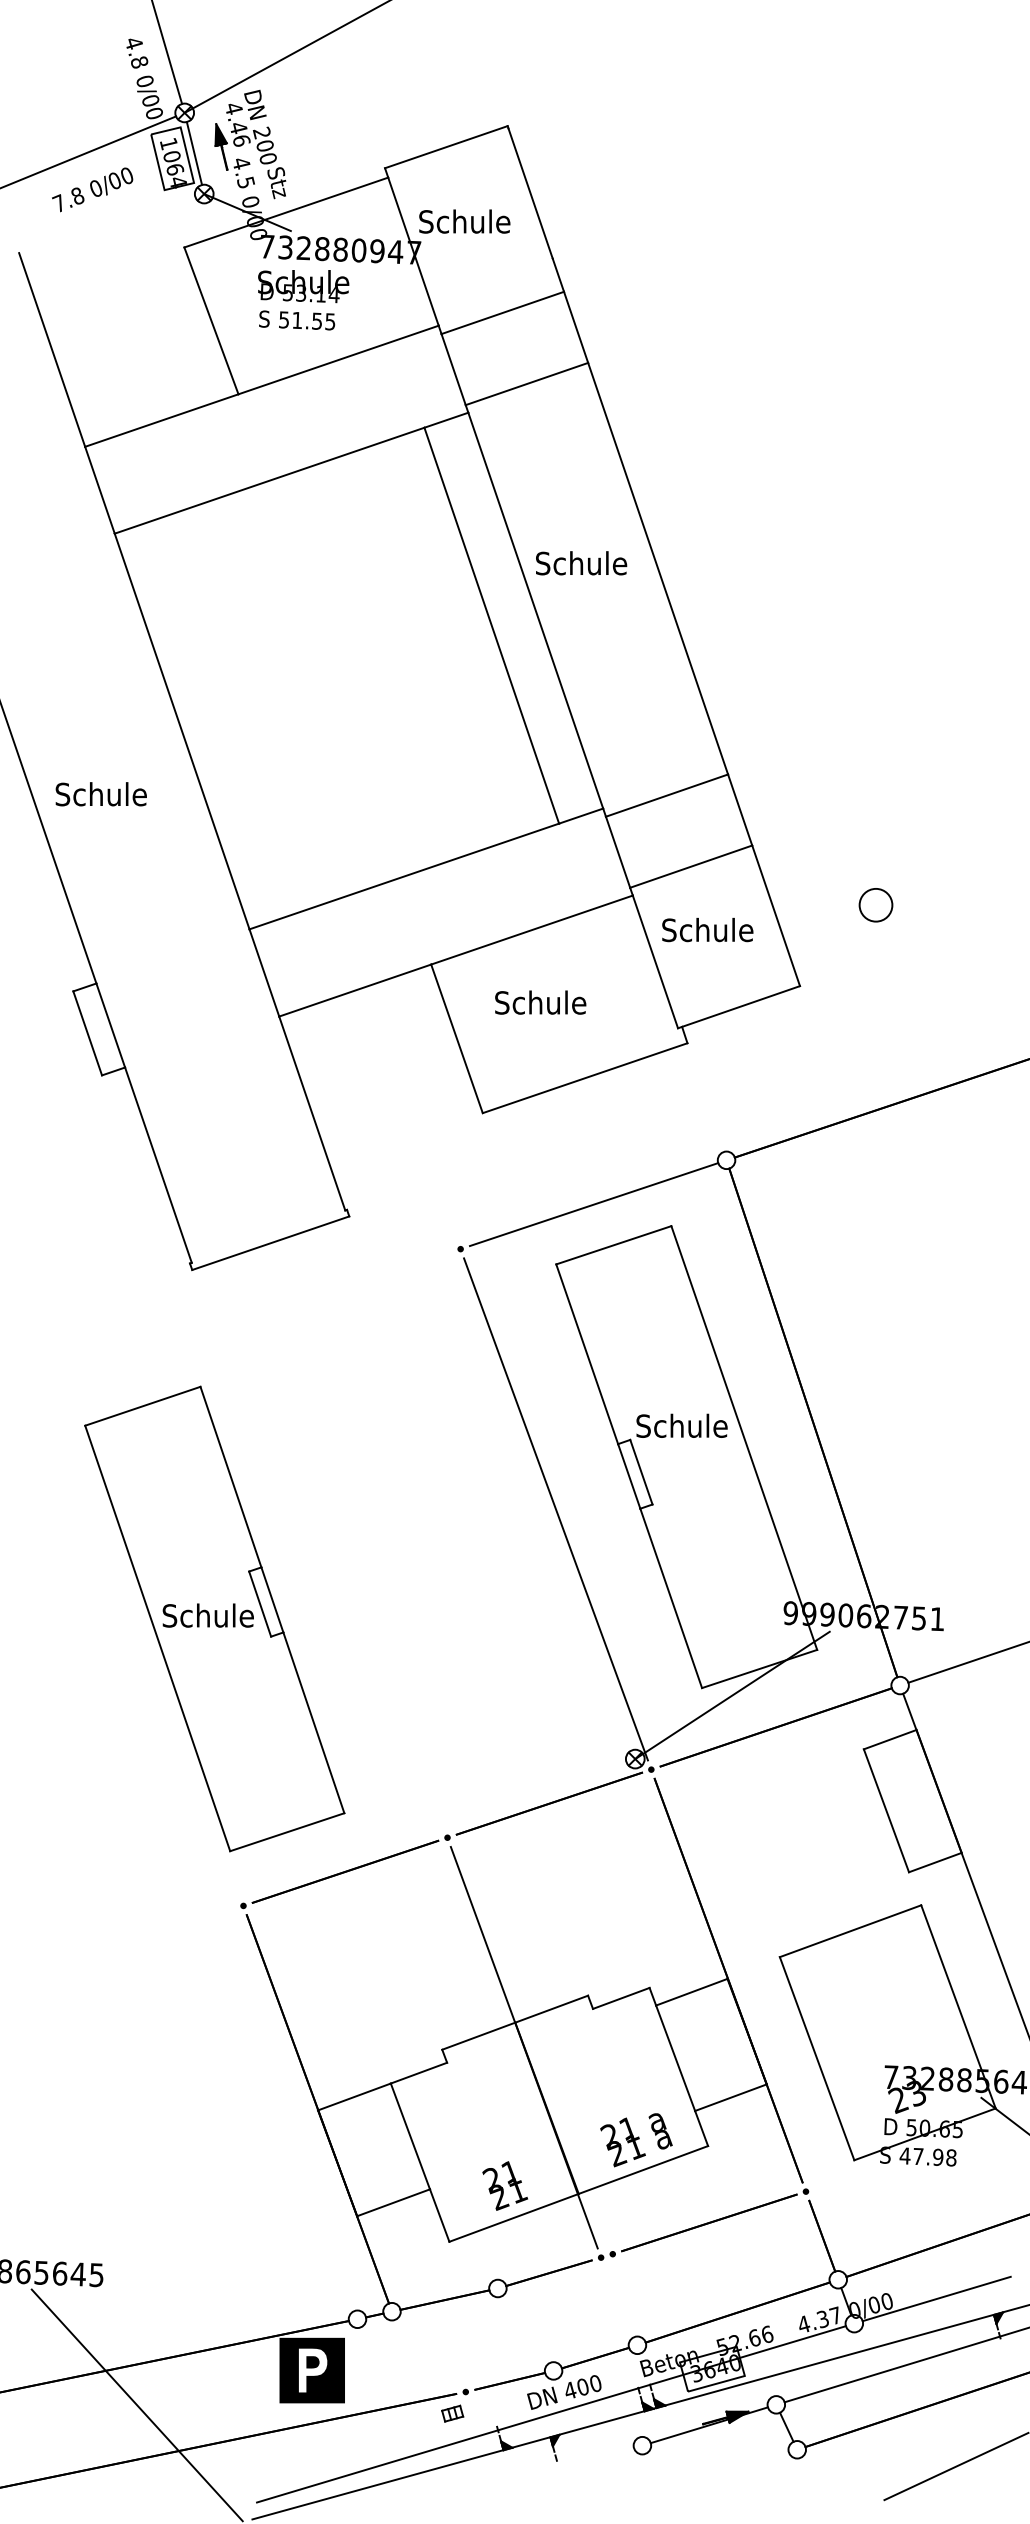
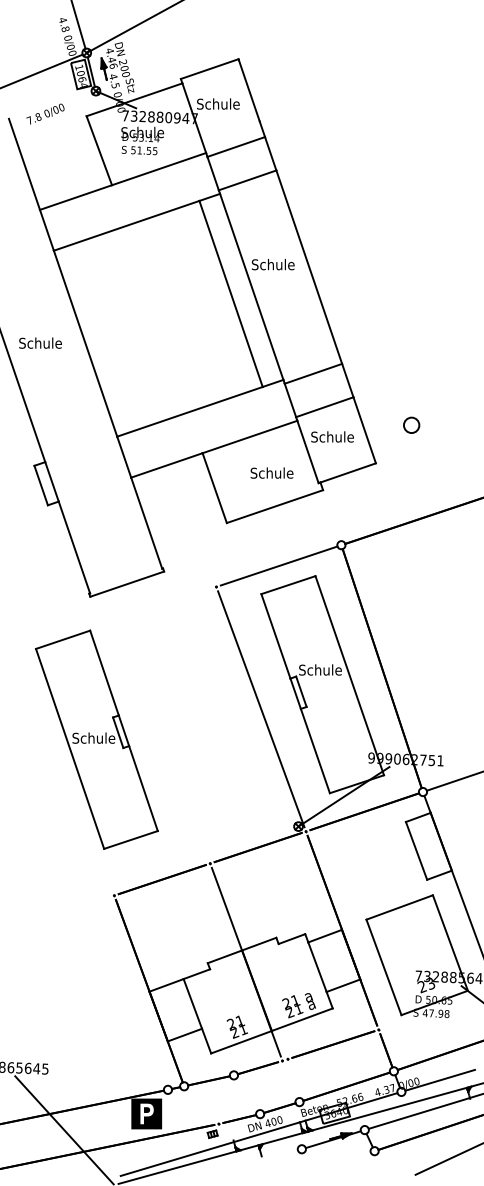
text: (92, 188) -> (45, 113), moved
text: (101, 792) -> (40, 342), moved
text: (539, 1001) -> (271, 472), moved
part: (213, 1618) -> (96, 739), moved

